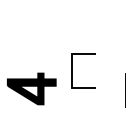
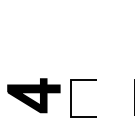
line: (72, 71) -> (71, 98), moved

